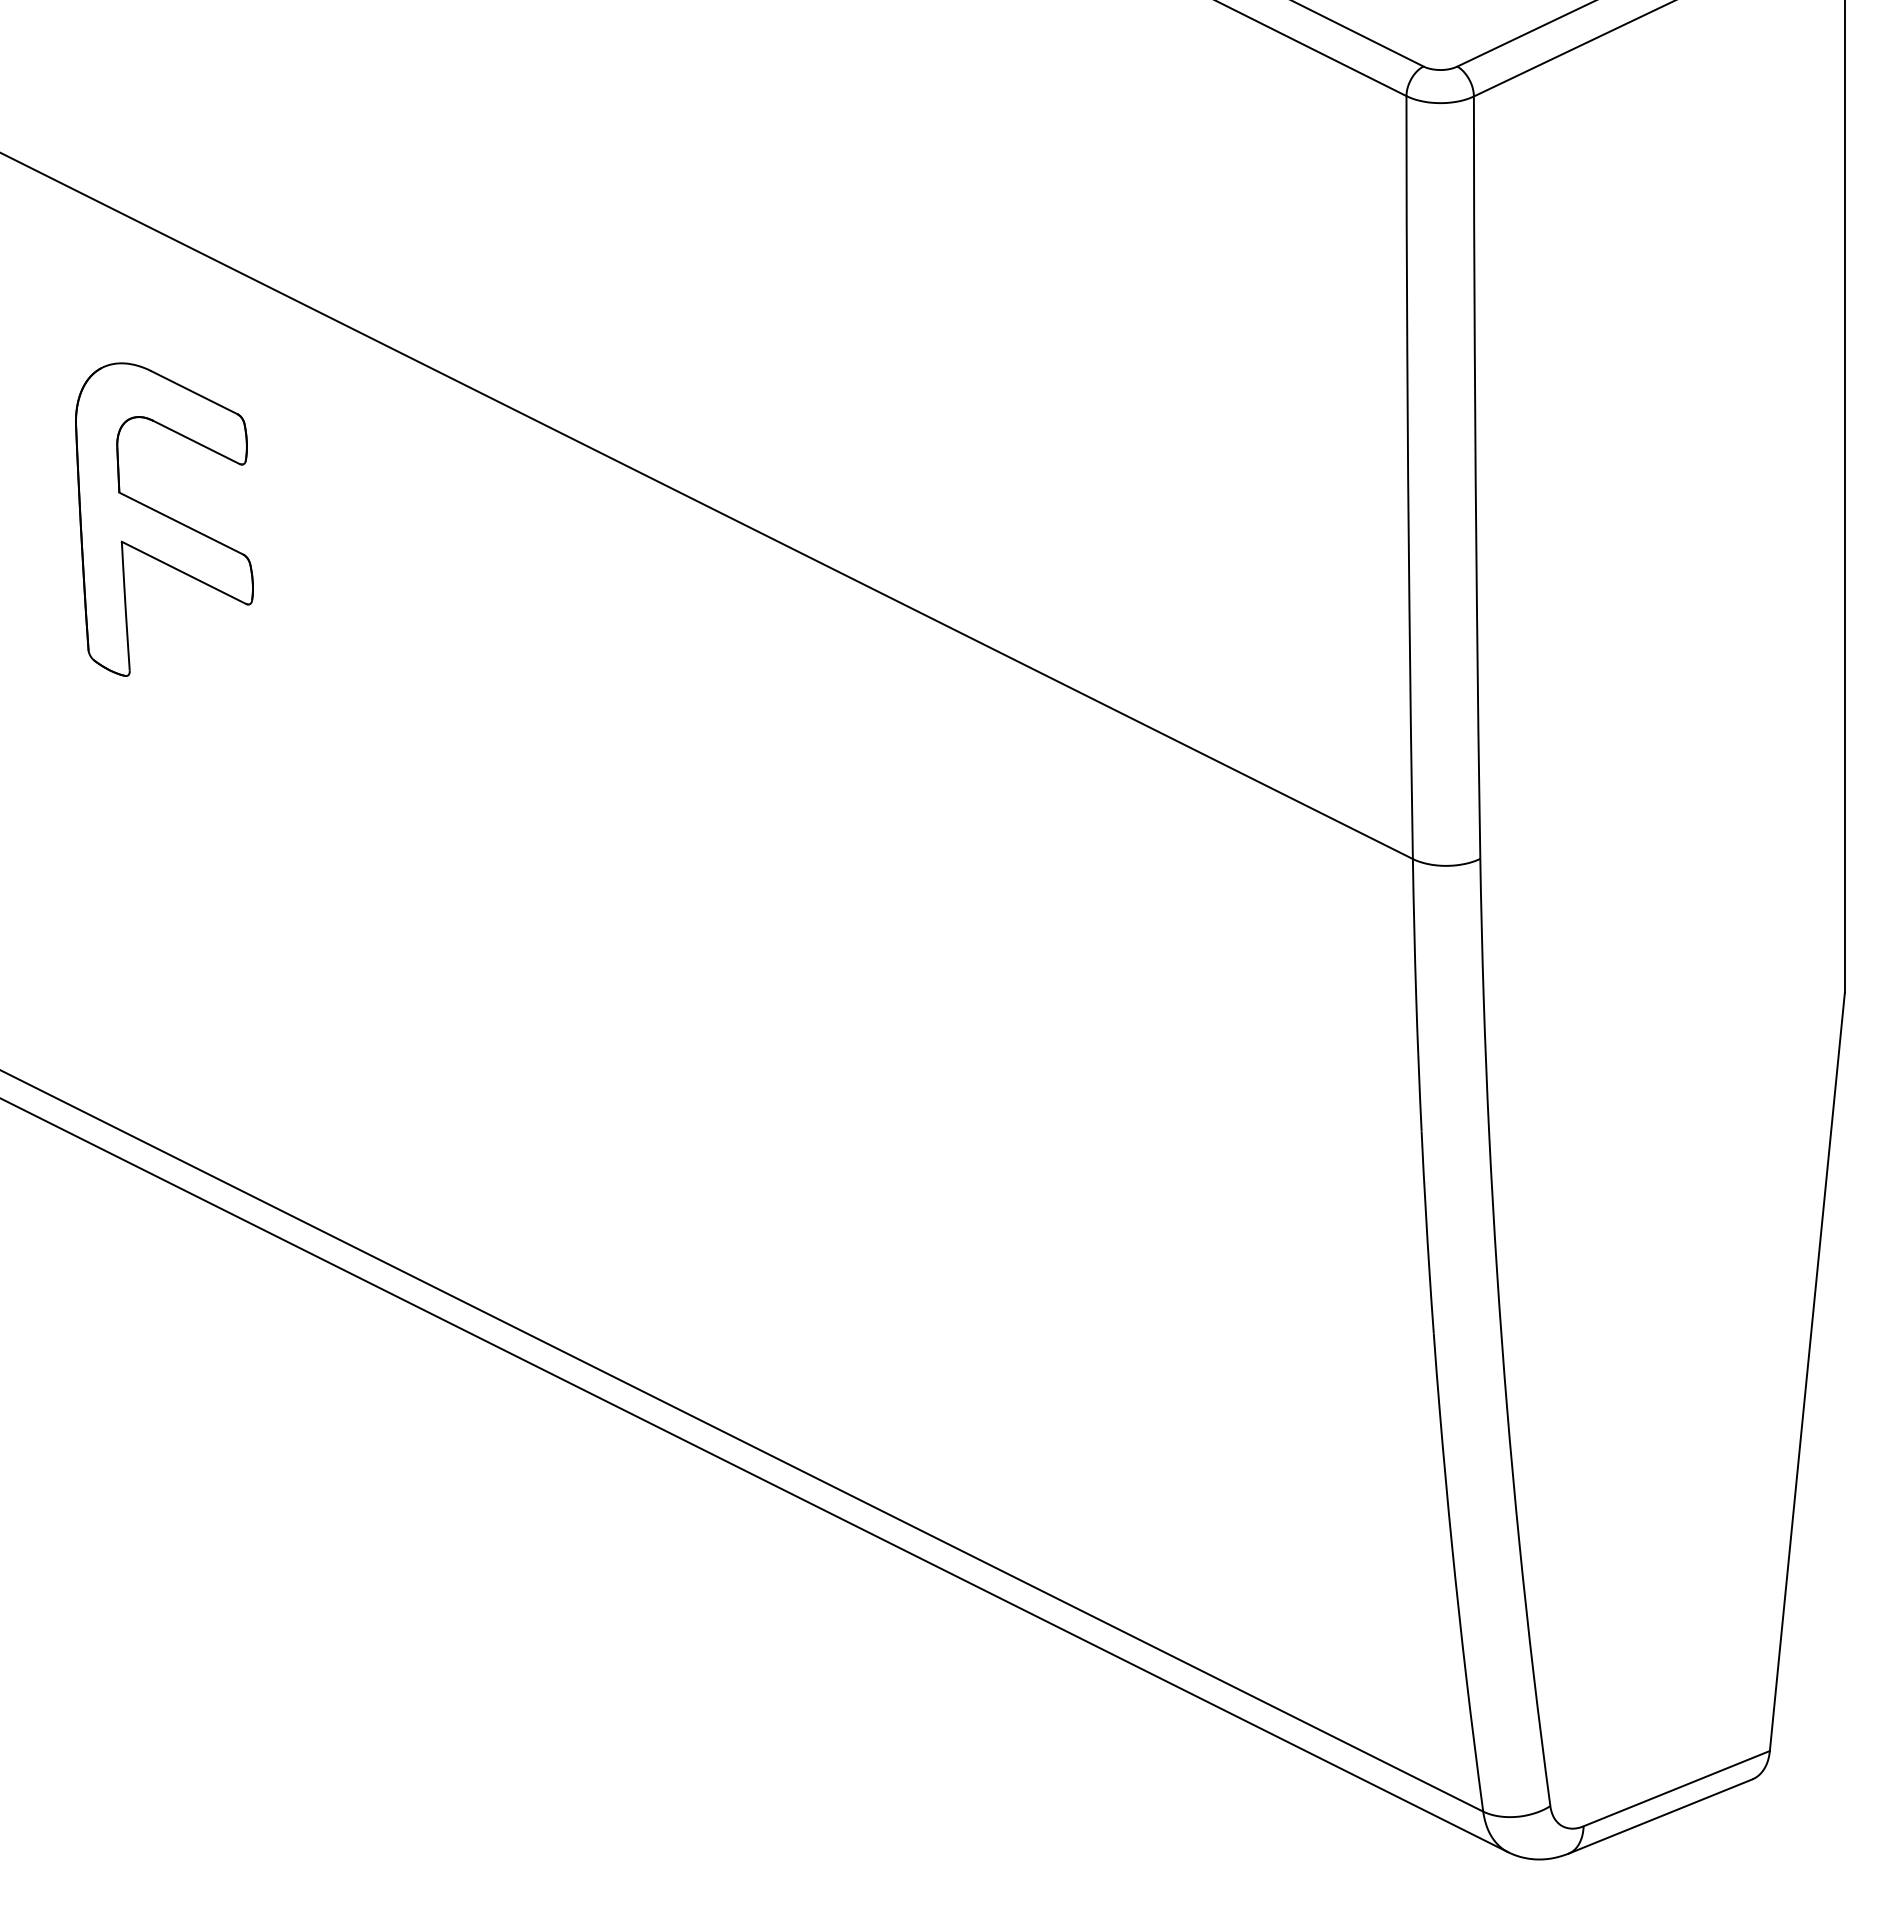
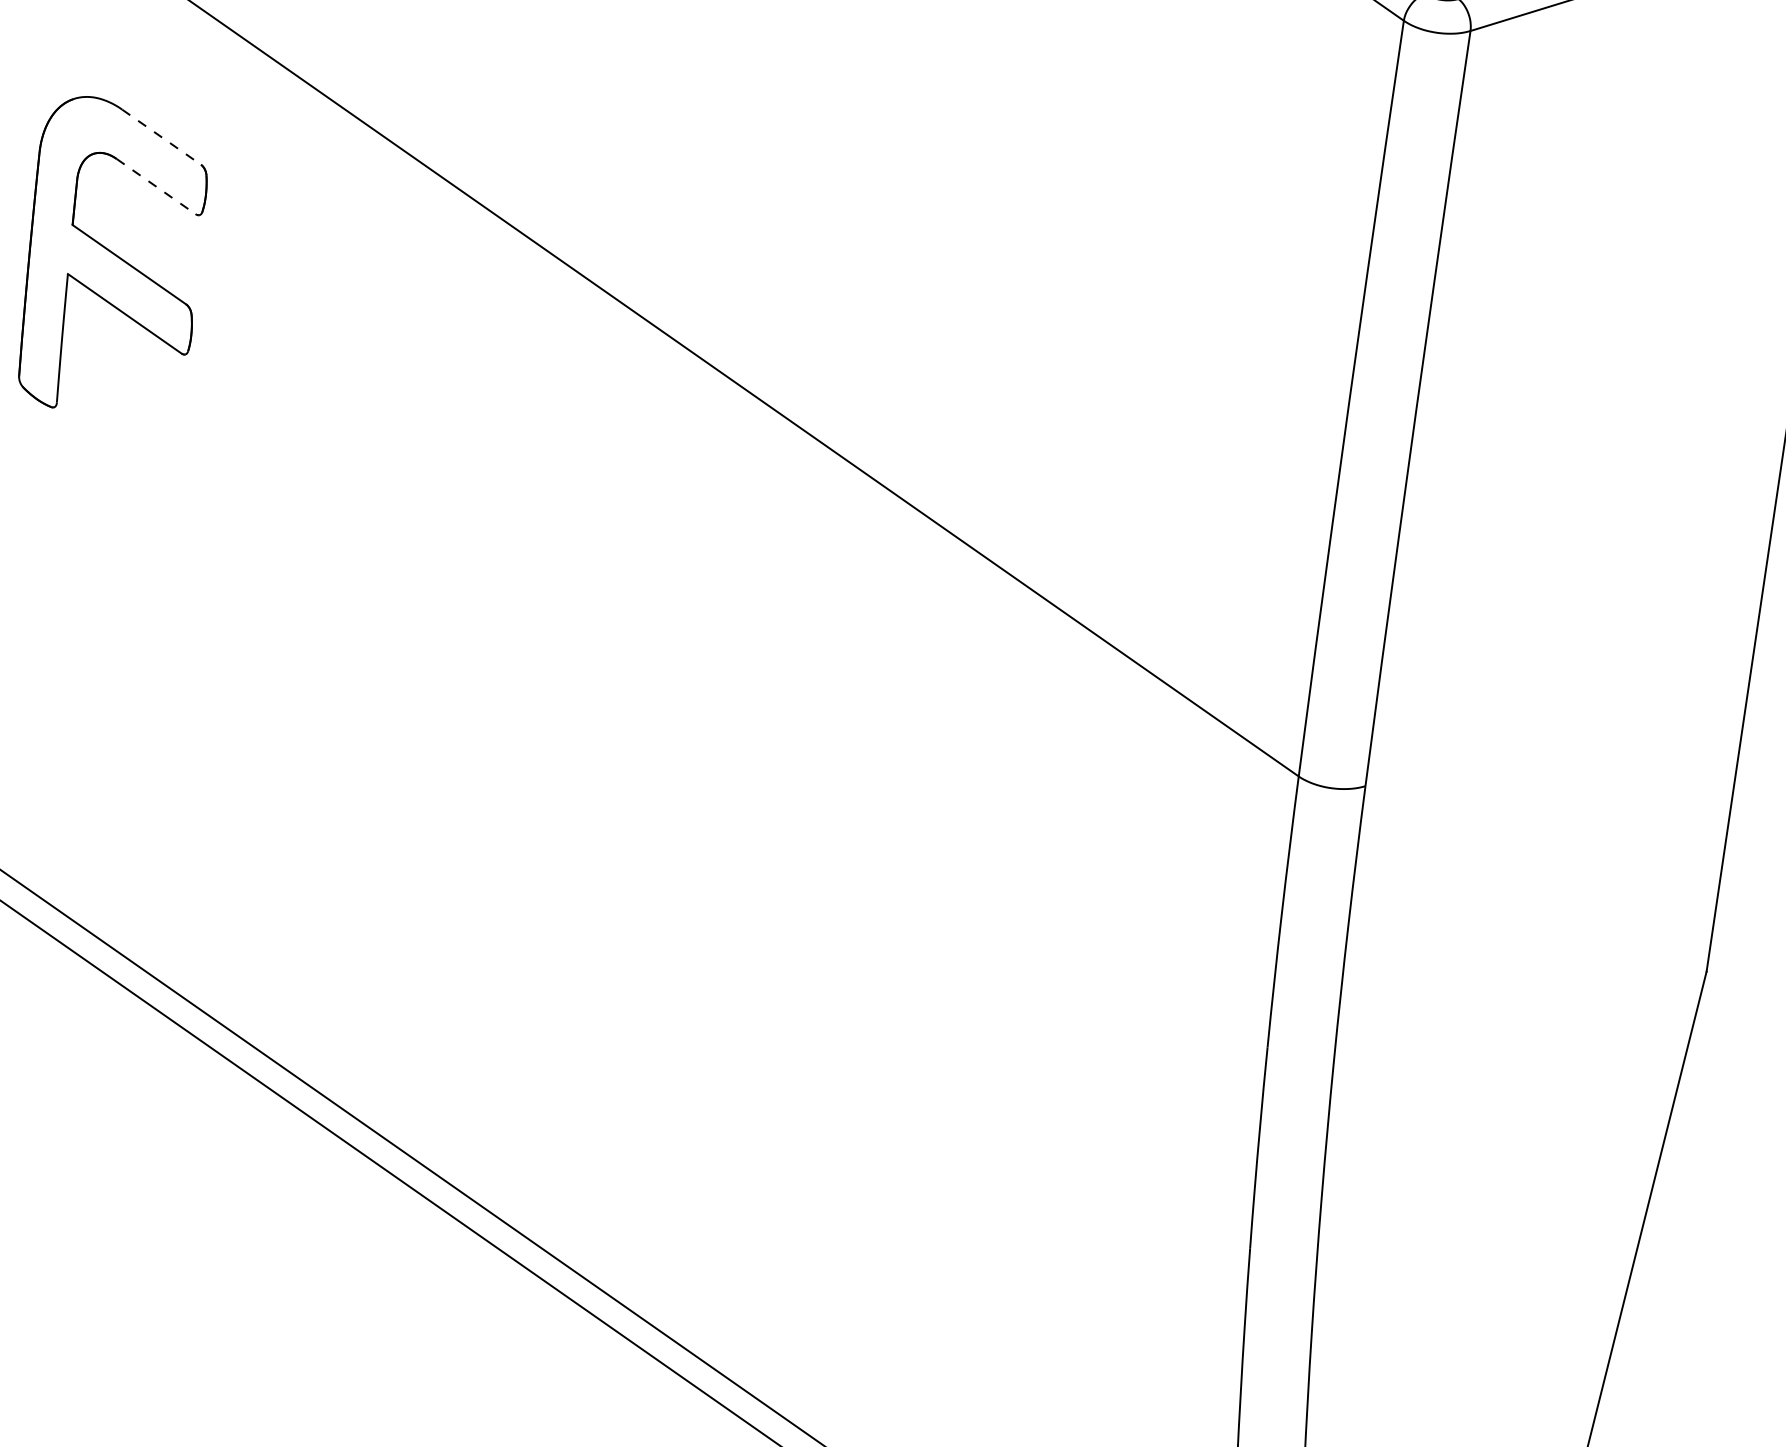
line: (195, 392) -> (162, 137), solid -> dashed
line: (196, 442) -> (156, 186), solid -> dashed

